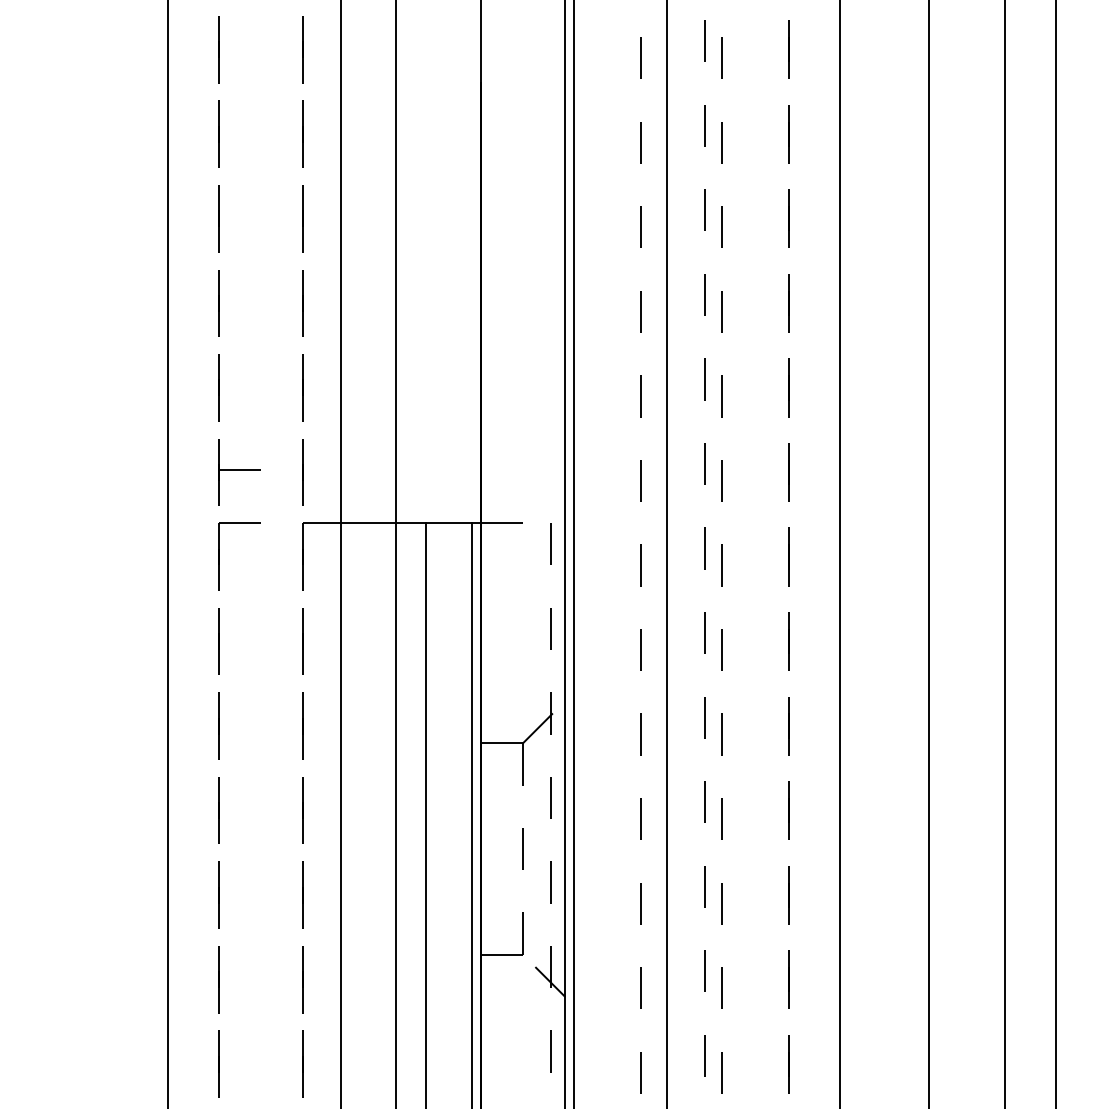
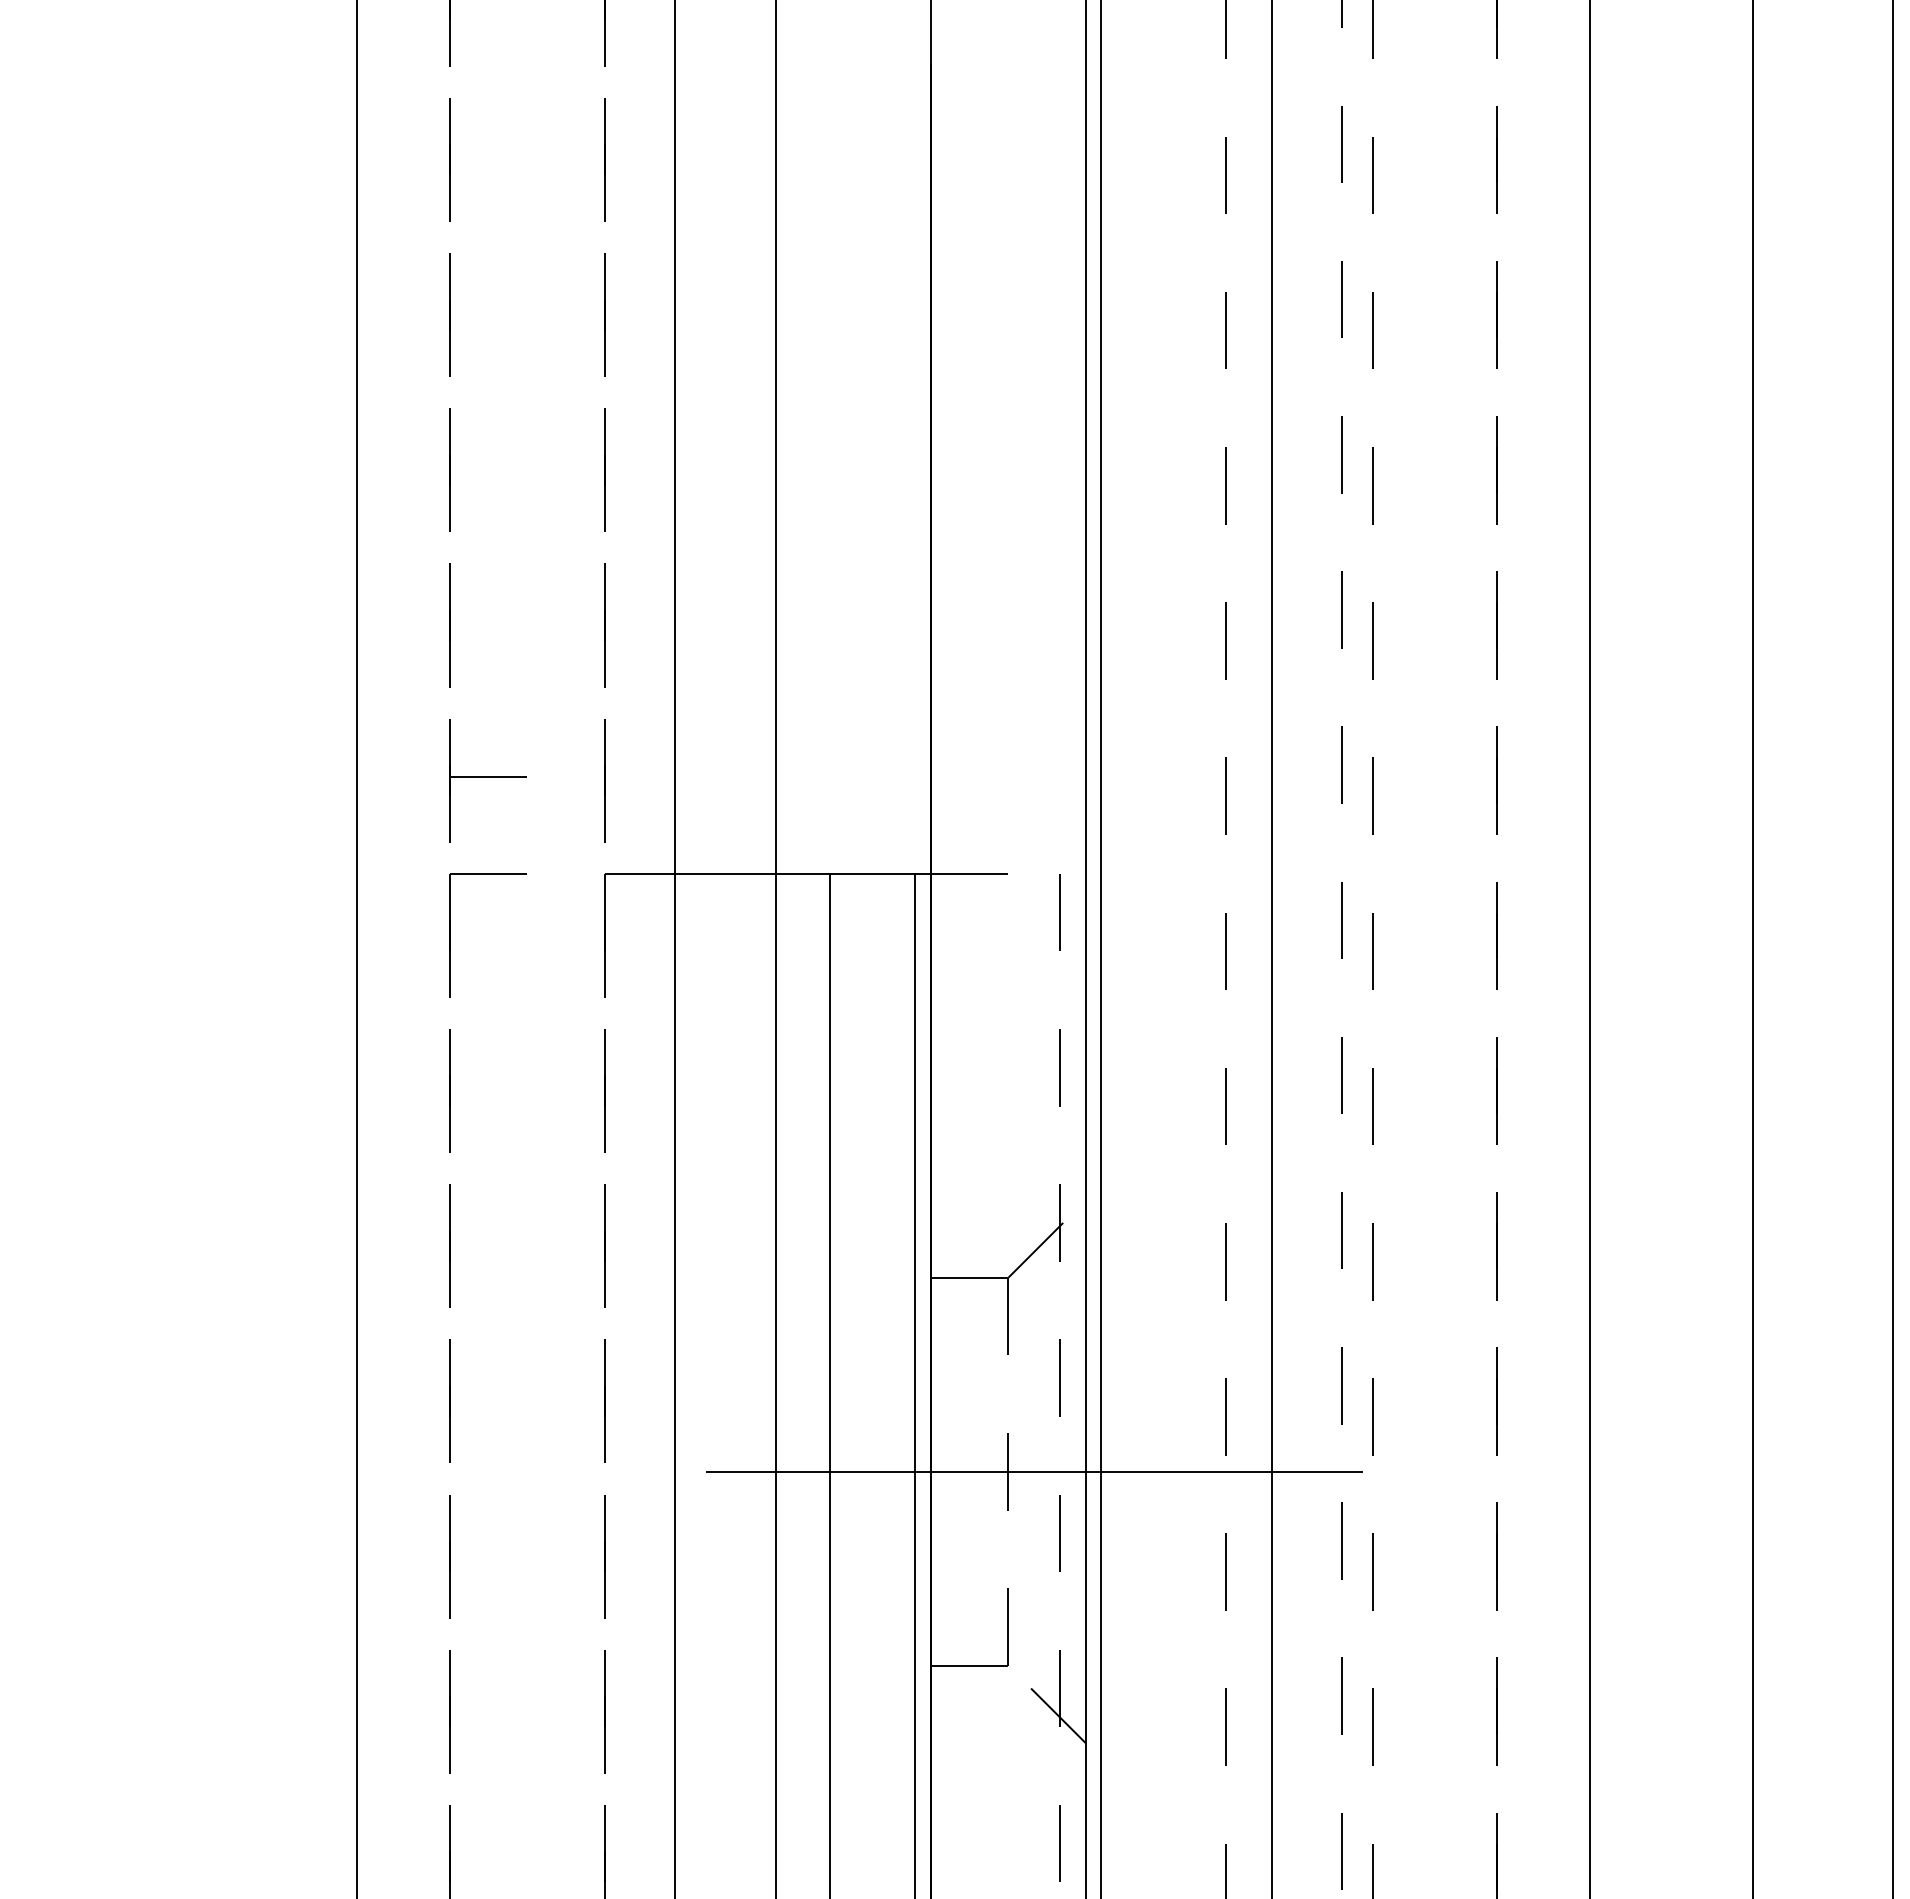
line: (537, 849) -> (1034, 1472), added

